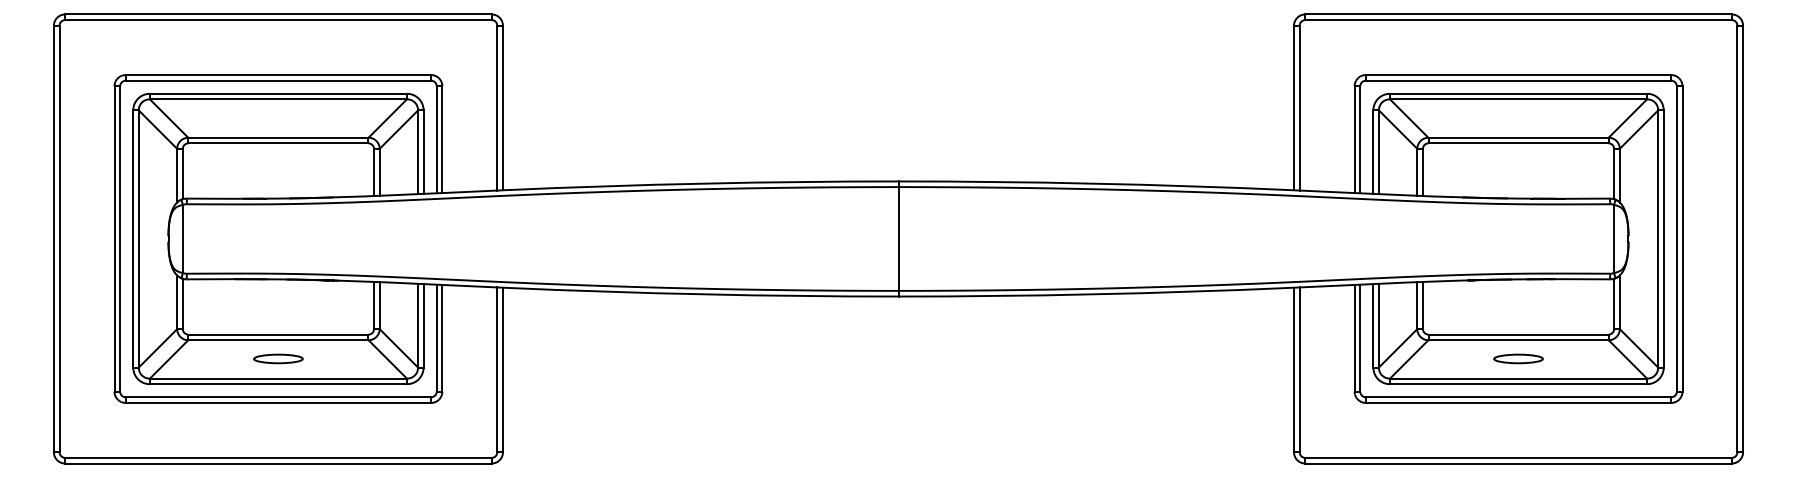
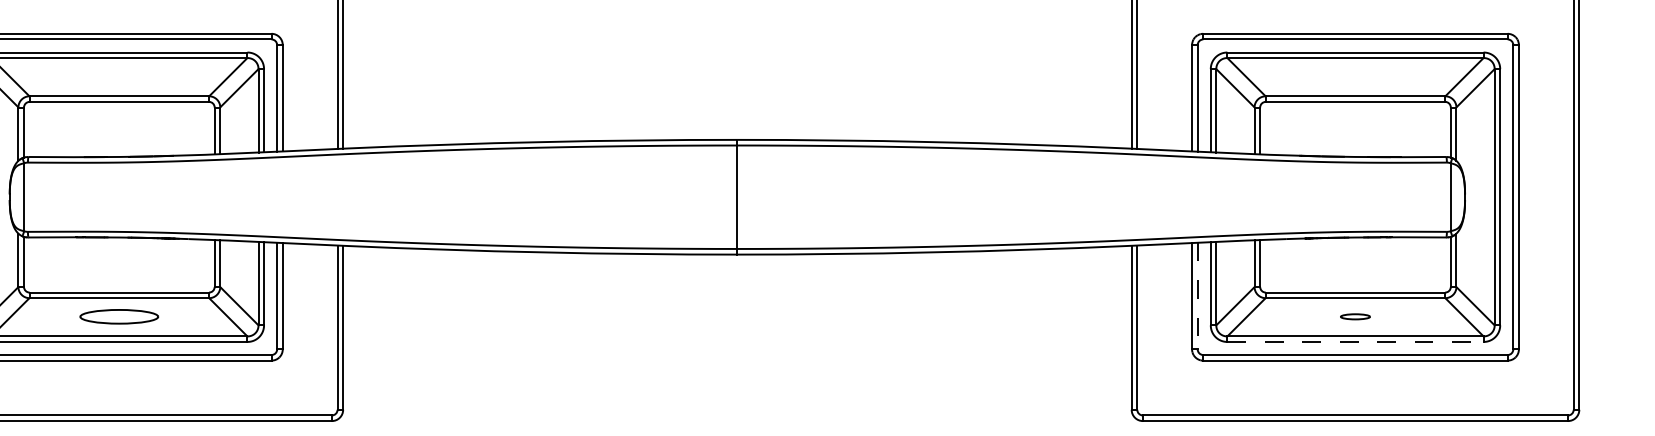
line: (1360, 338) -> (1197, 296), solid -> dashed
part: (278, 358) -> (119, 316), size x1.6
part: (1518, 358) -> (1355, 316), size x0.6
line: (1518, 384) -> (1355, 342), solid -> dashed

